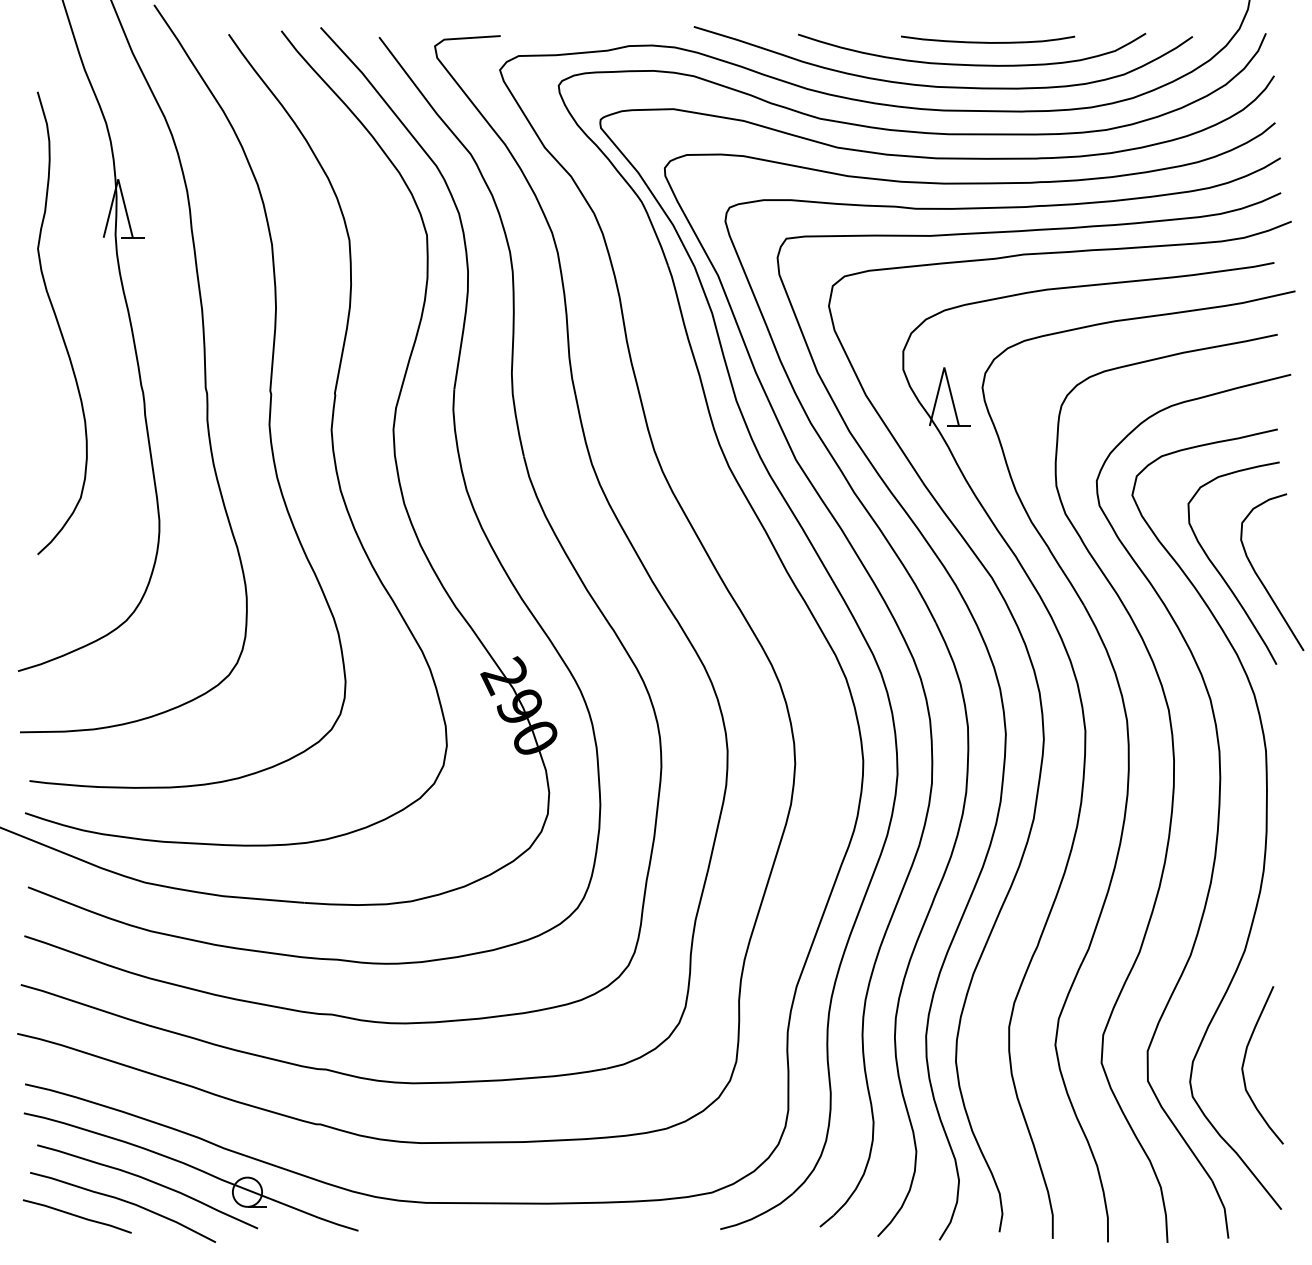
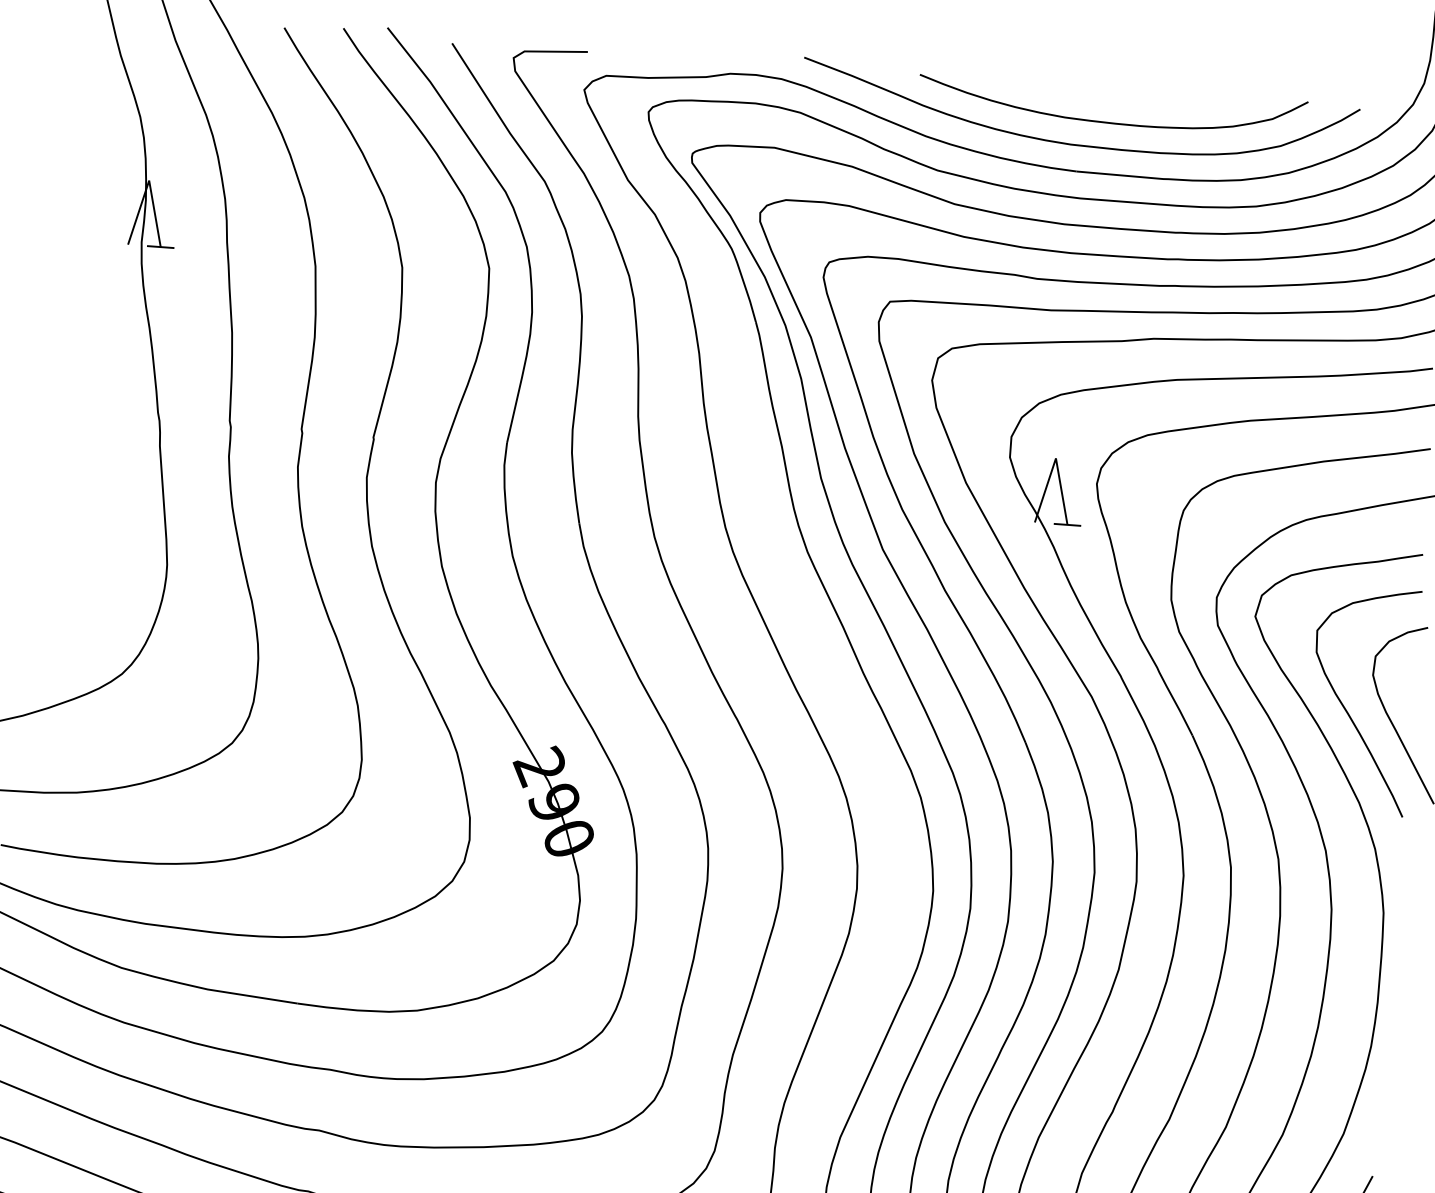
curve: (986, 41) -> (1129, 97), removed
curve: (59, 323) -> (71, 336), removed

